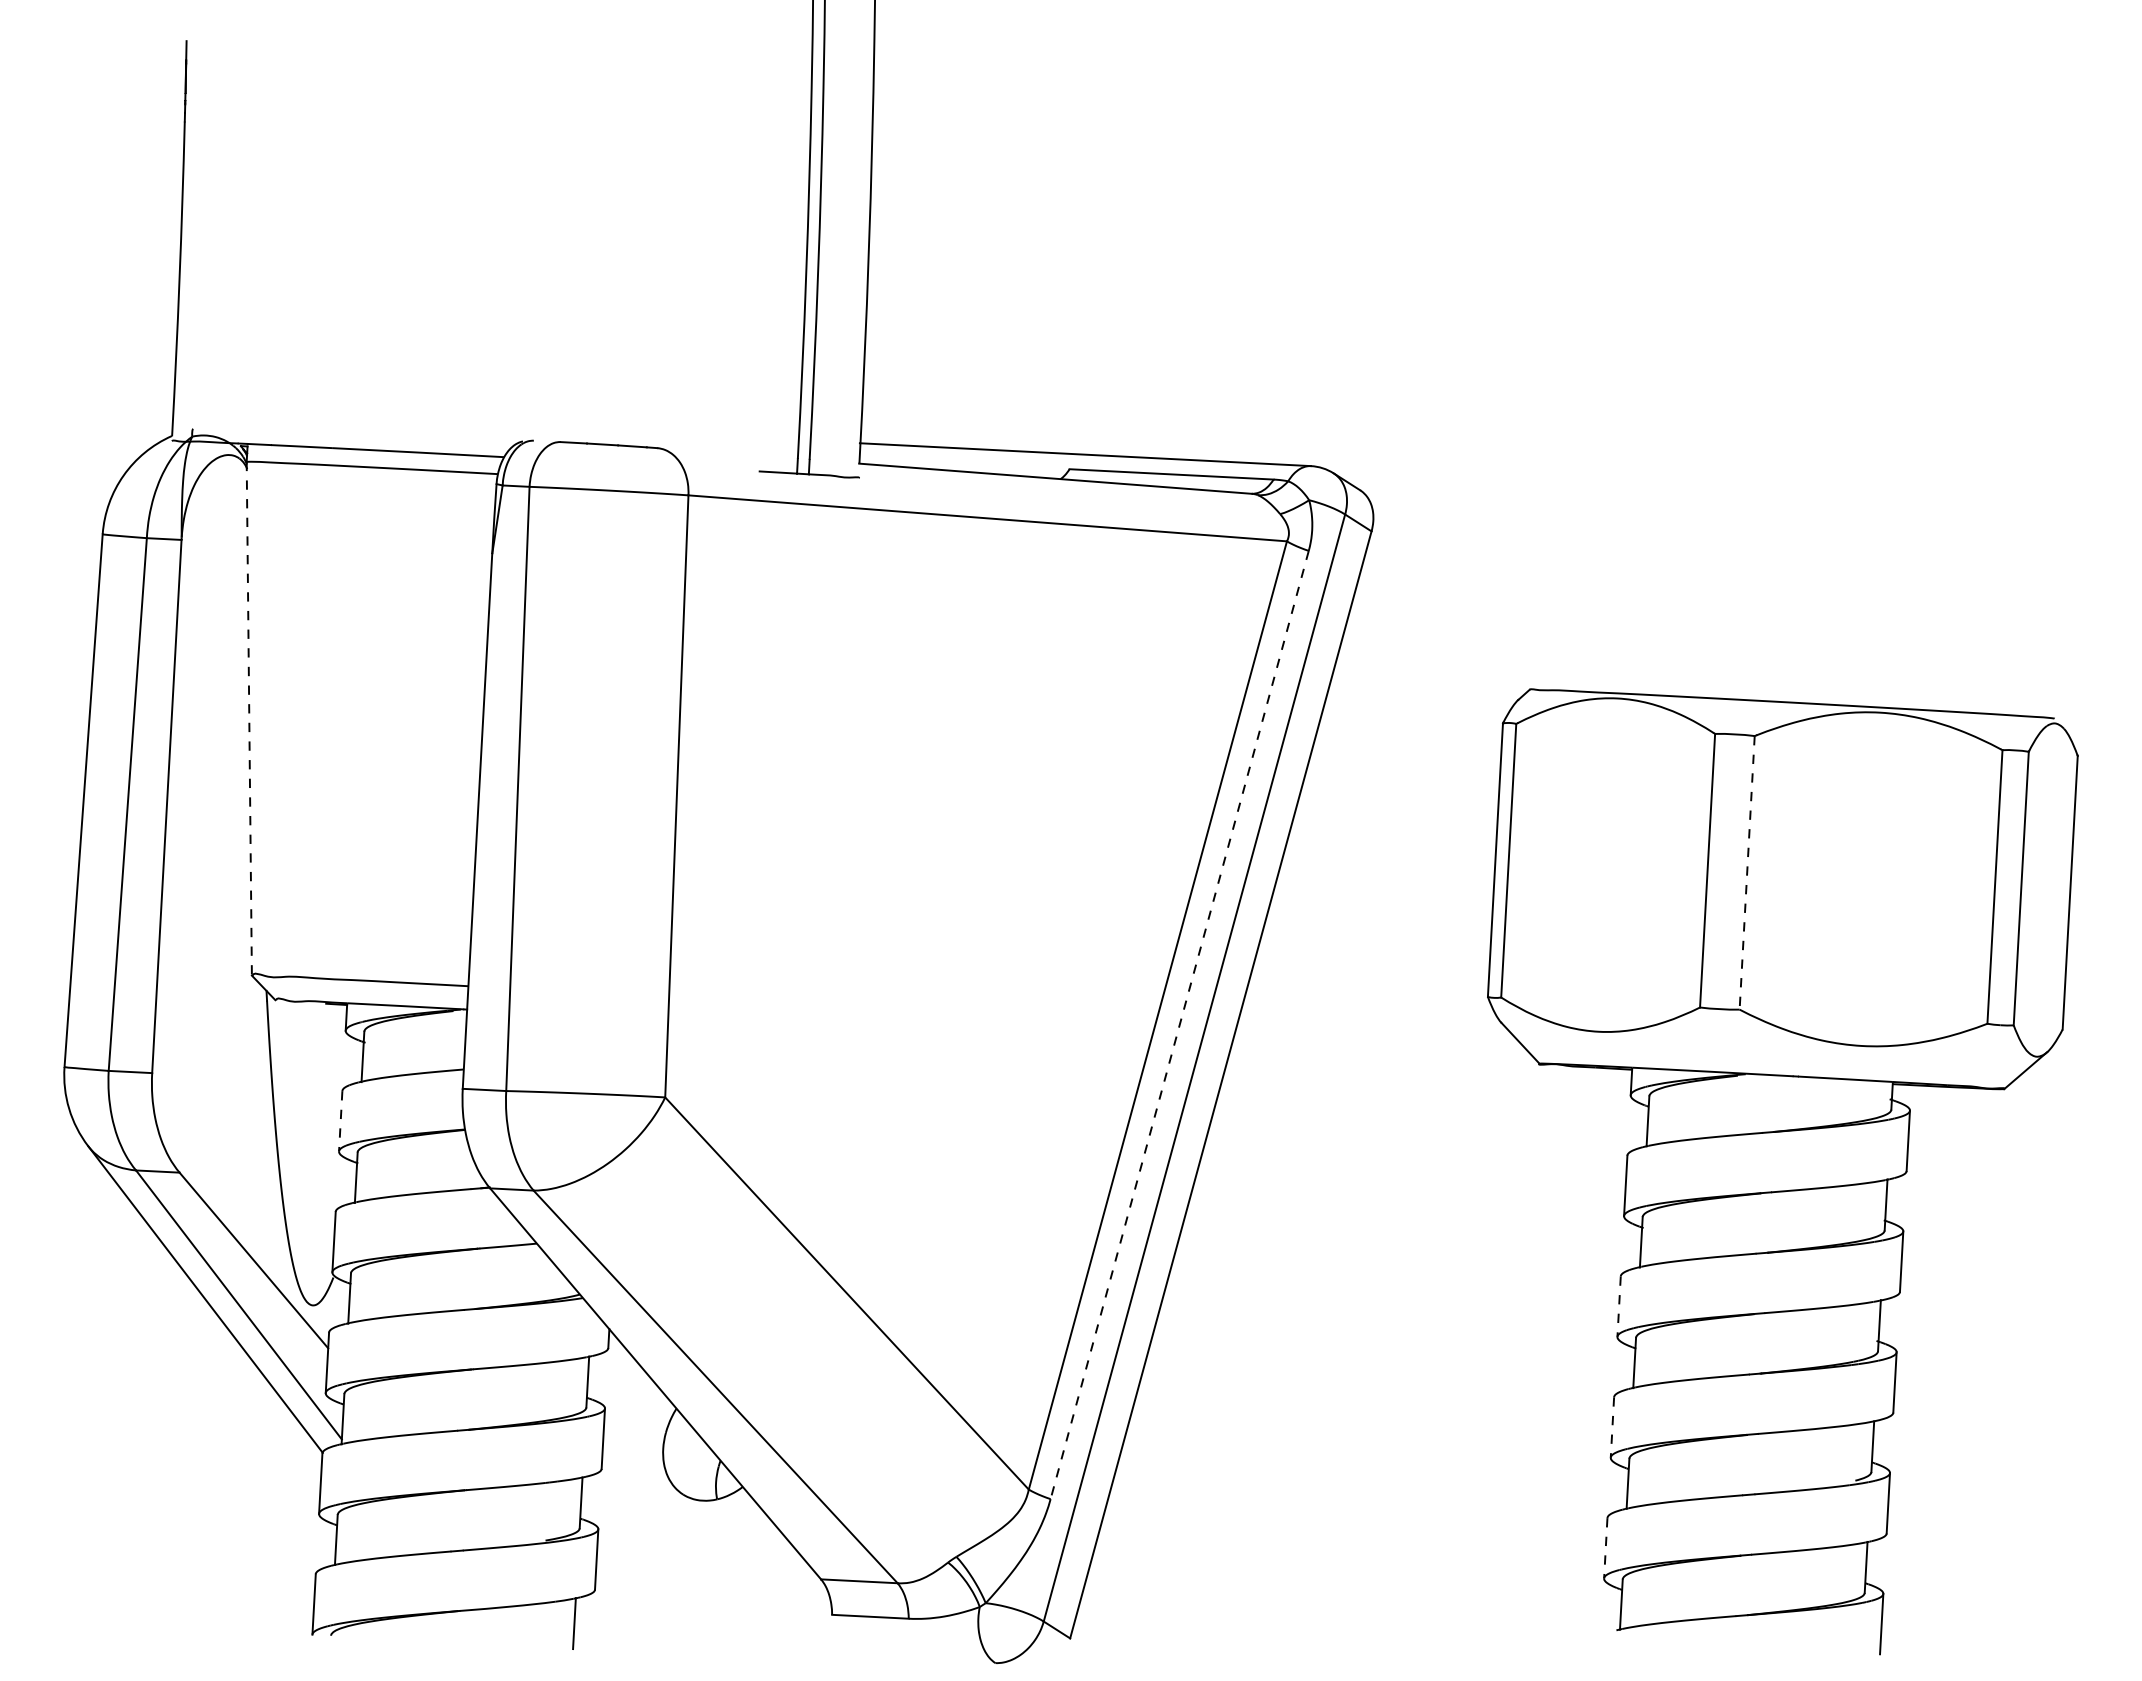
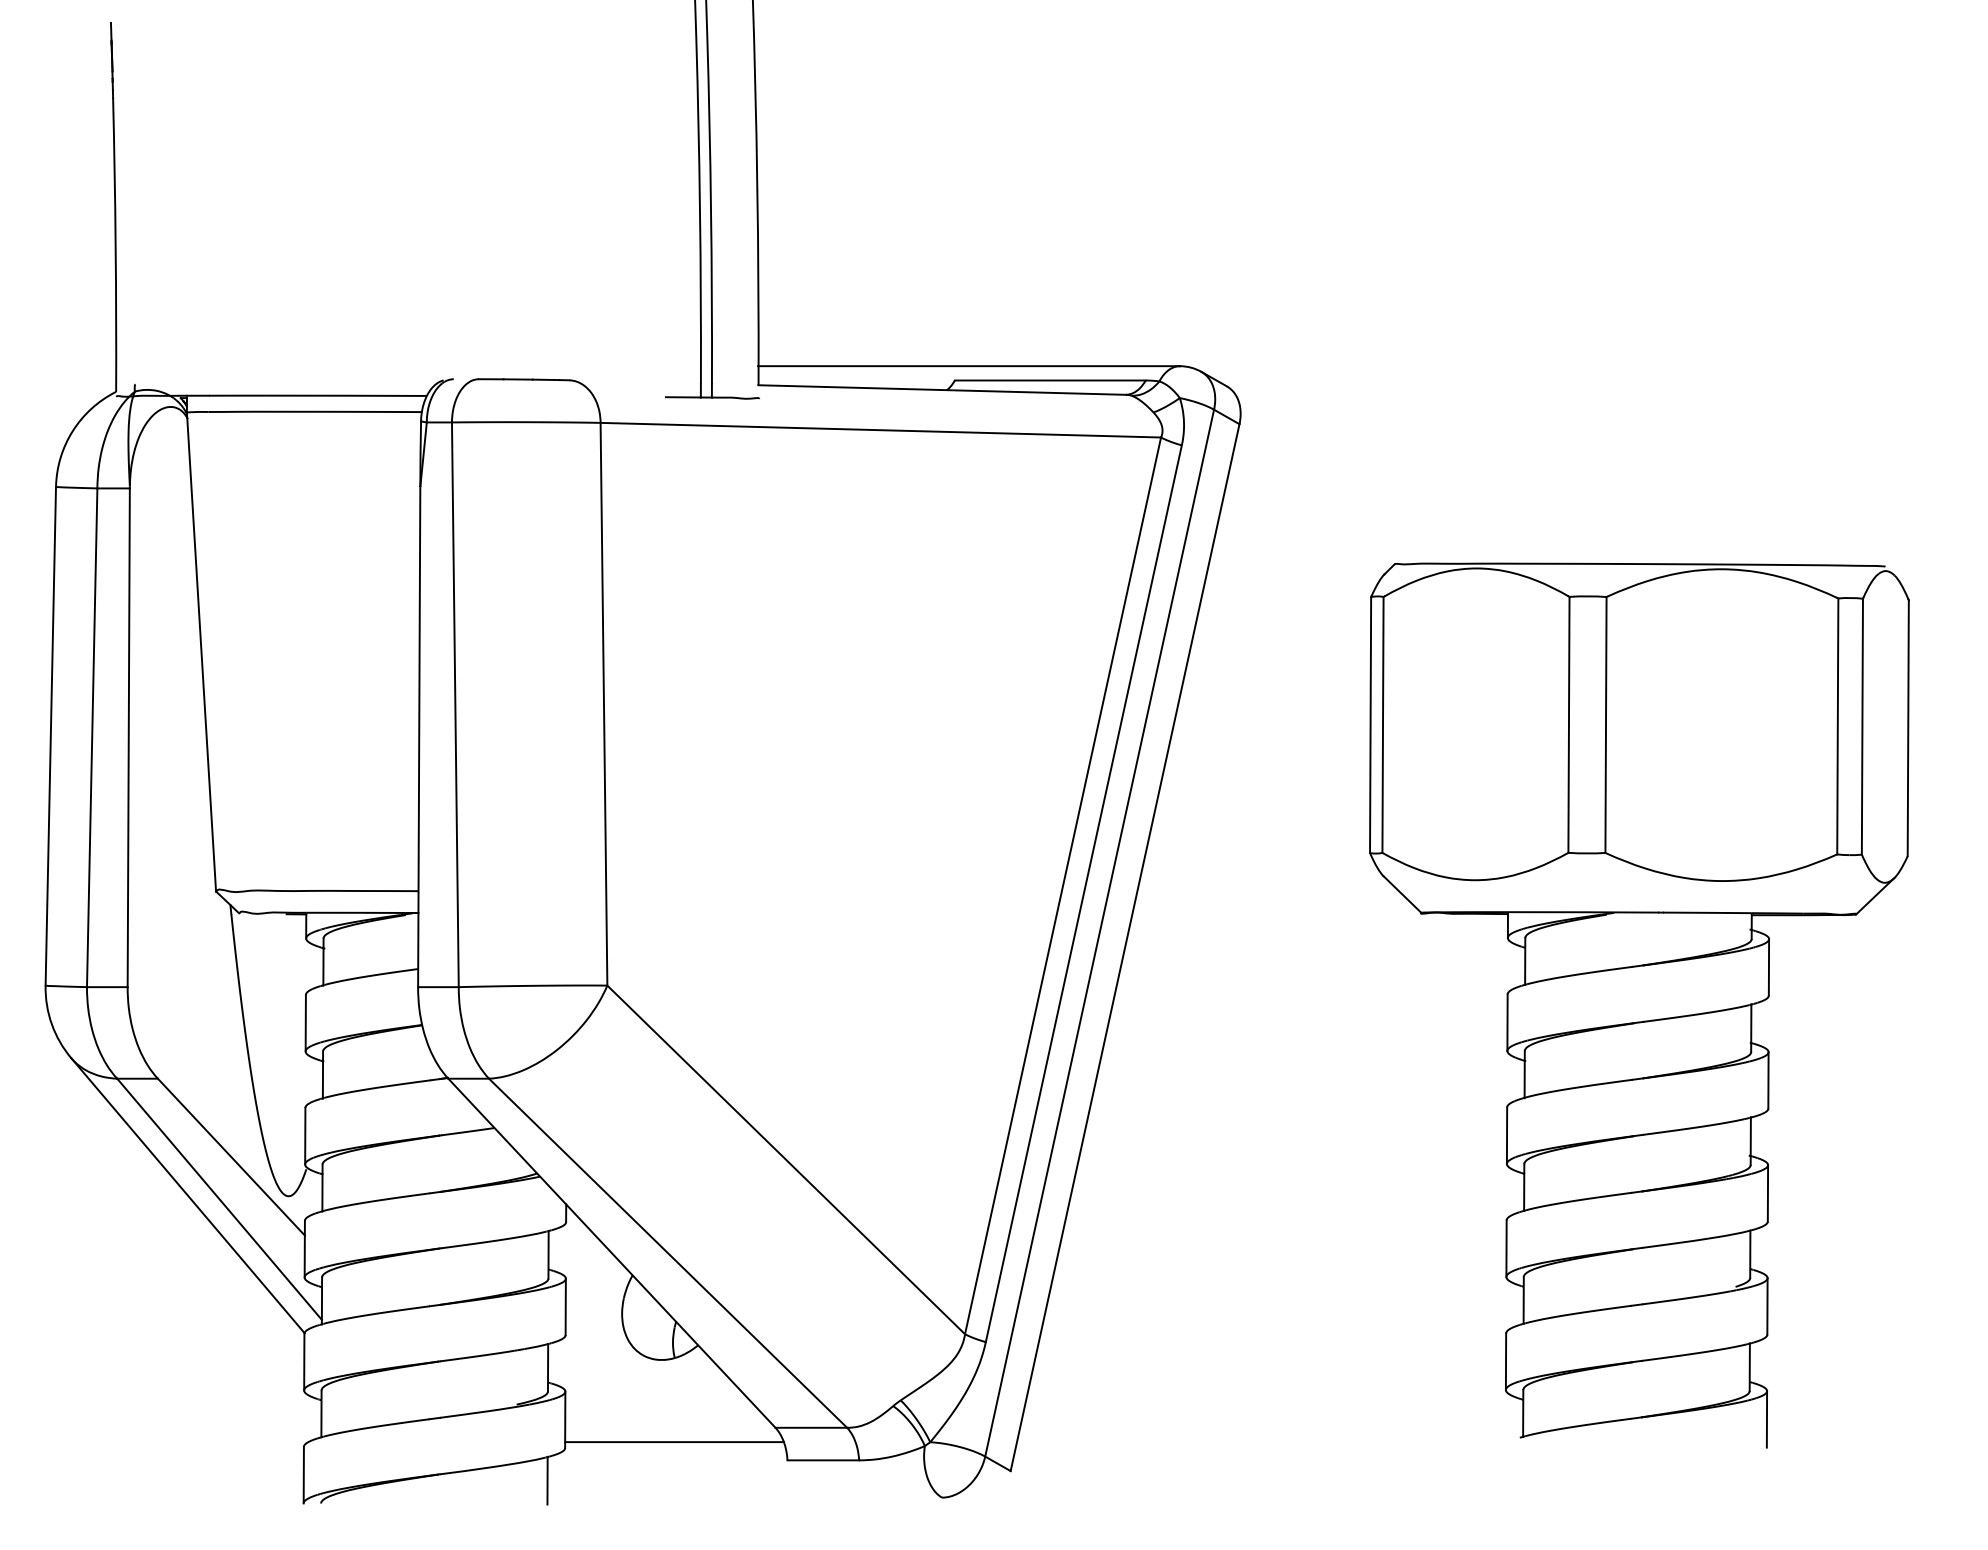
line: (249, 718) -> (201, 651), dashed -> solid
line: (1747, 872) -> (1606, 724), dashed -> solid
line: (1179, 1025) -> (1083, 894), dashed -> solid
line: (340, 1121) -> (305, 1023), dashed -> solid
line: (1619, 1307) -> (1507, 1136), dashed -> solid
line: (1612, 1428) -> (1506, 1249), dashed -> solid
line: (1605, 1548) -> (1505, 1361), dashed -> solid
line: (712, 1589) -> (674, 1442), added

